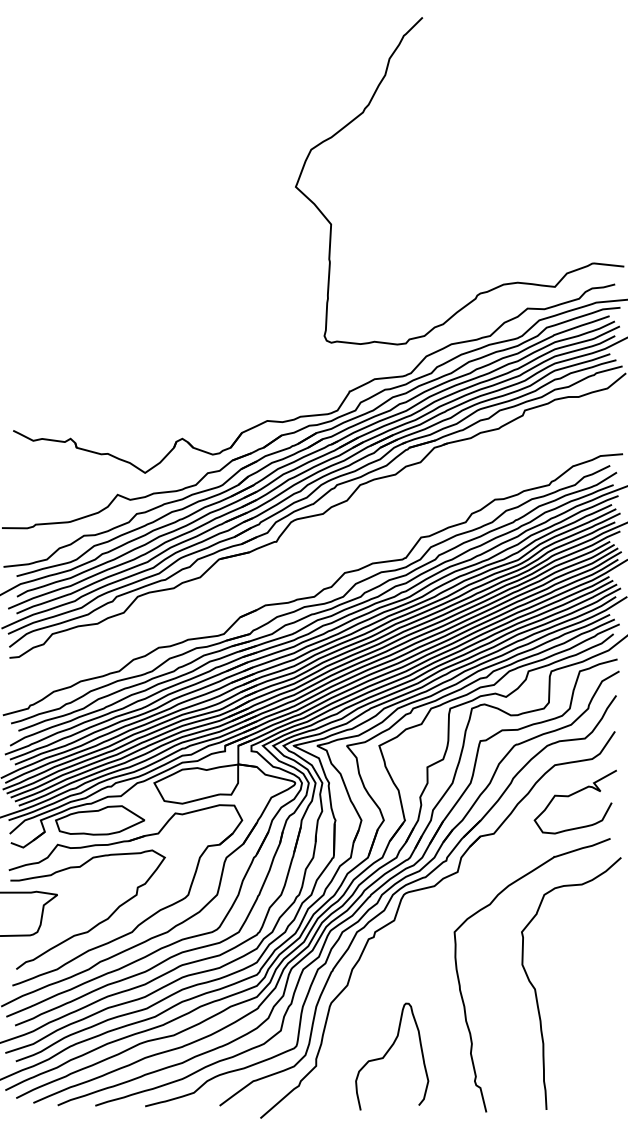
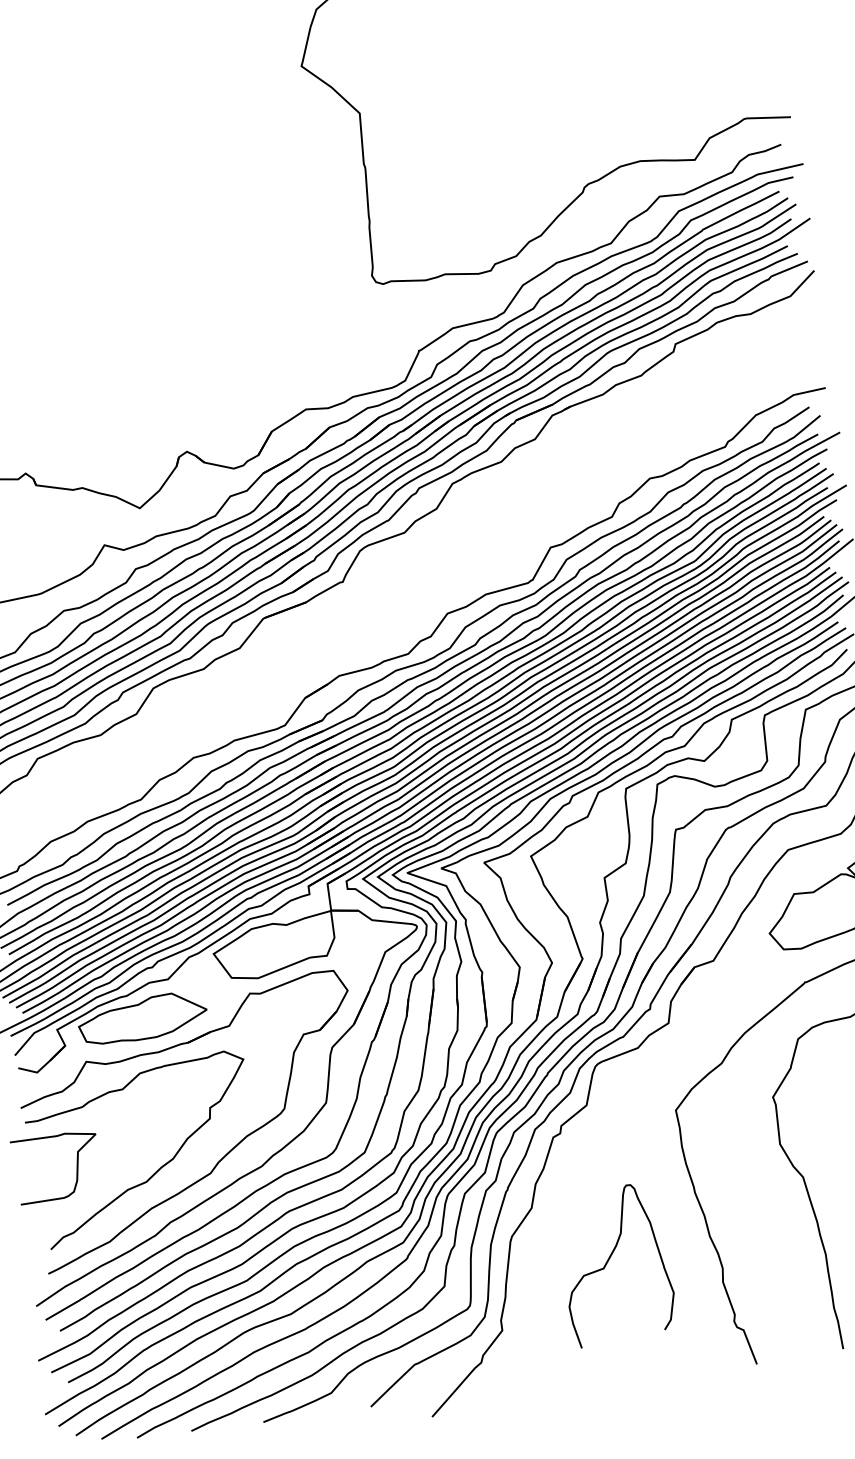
curve: (388, 1052) -> (610, 1259), moved

